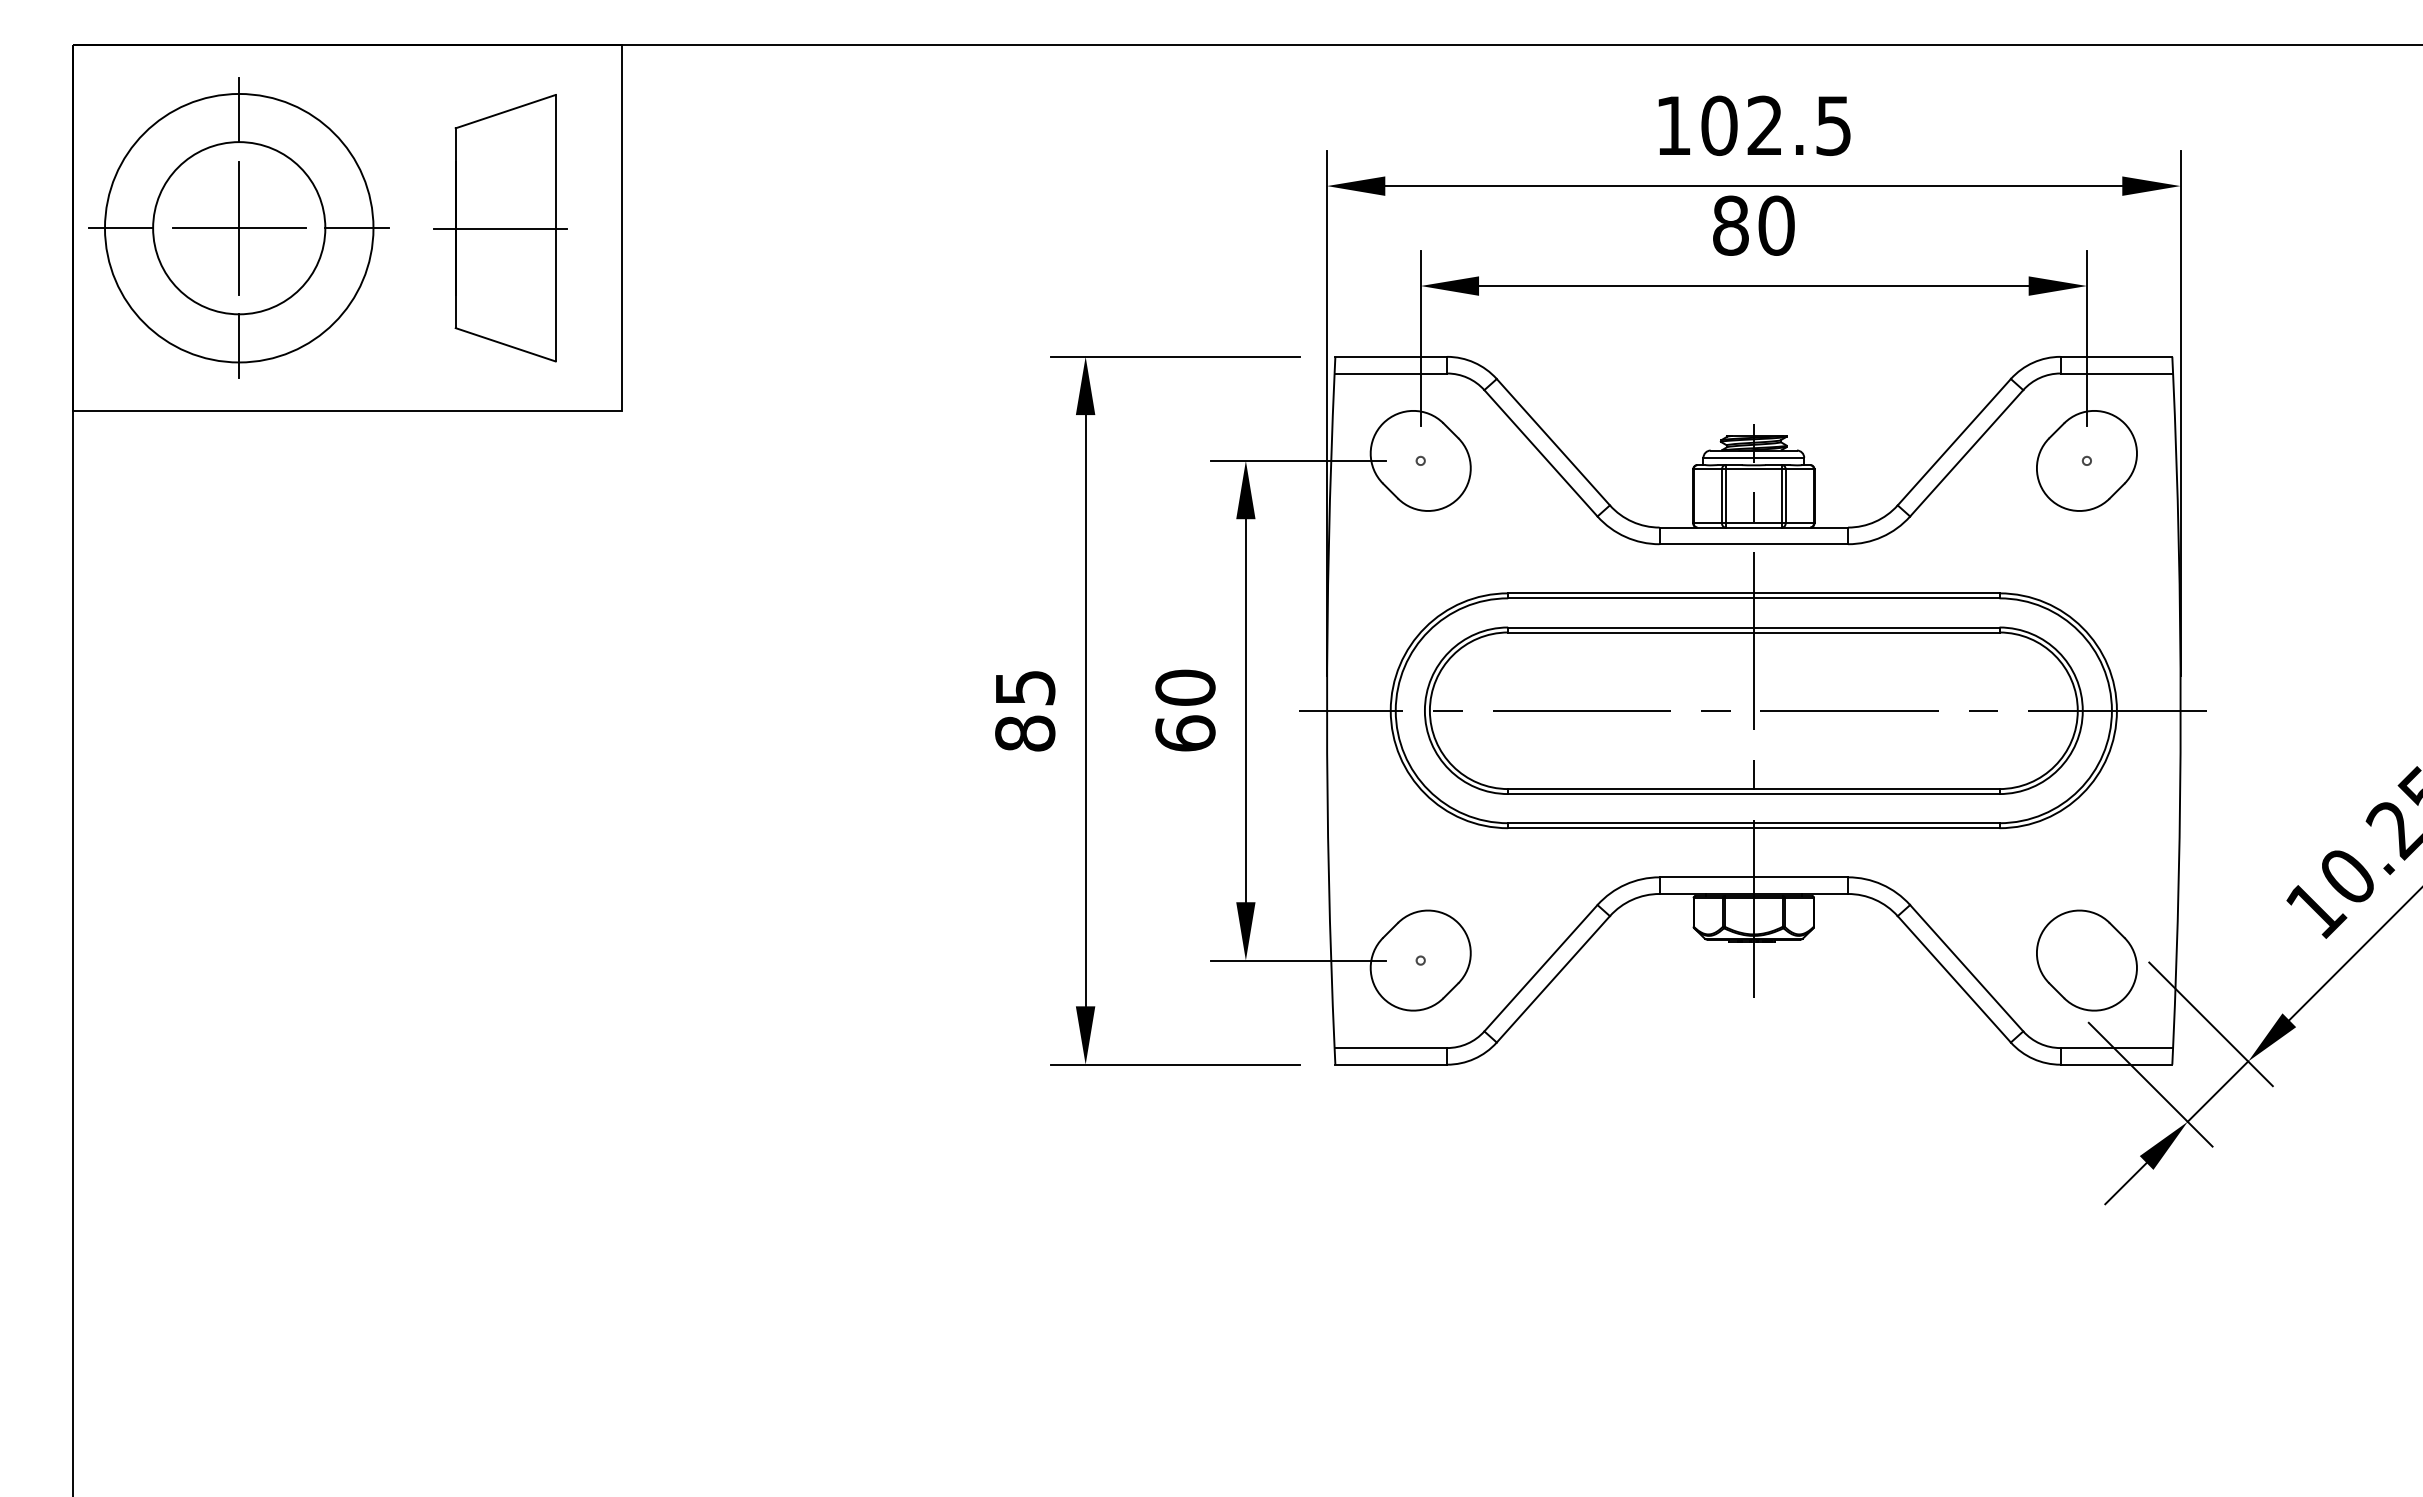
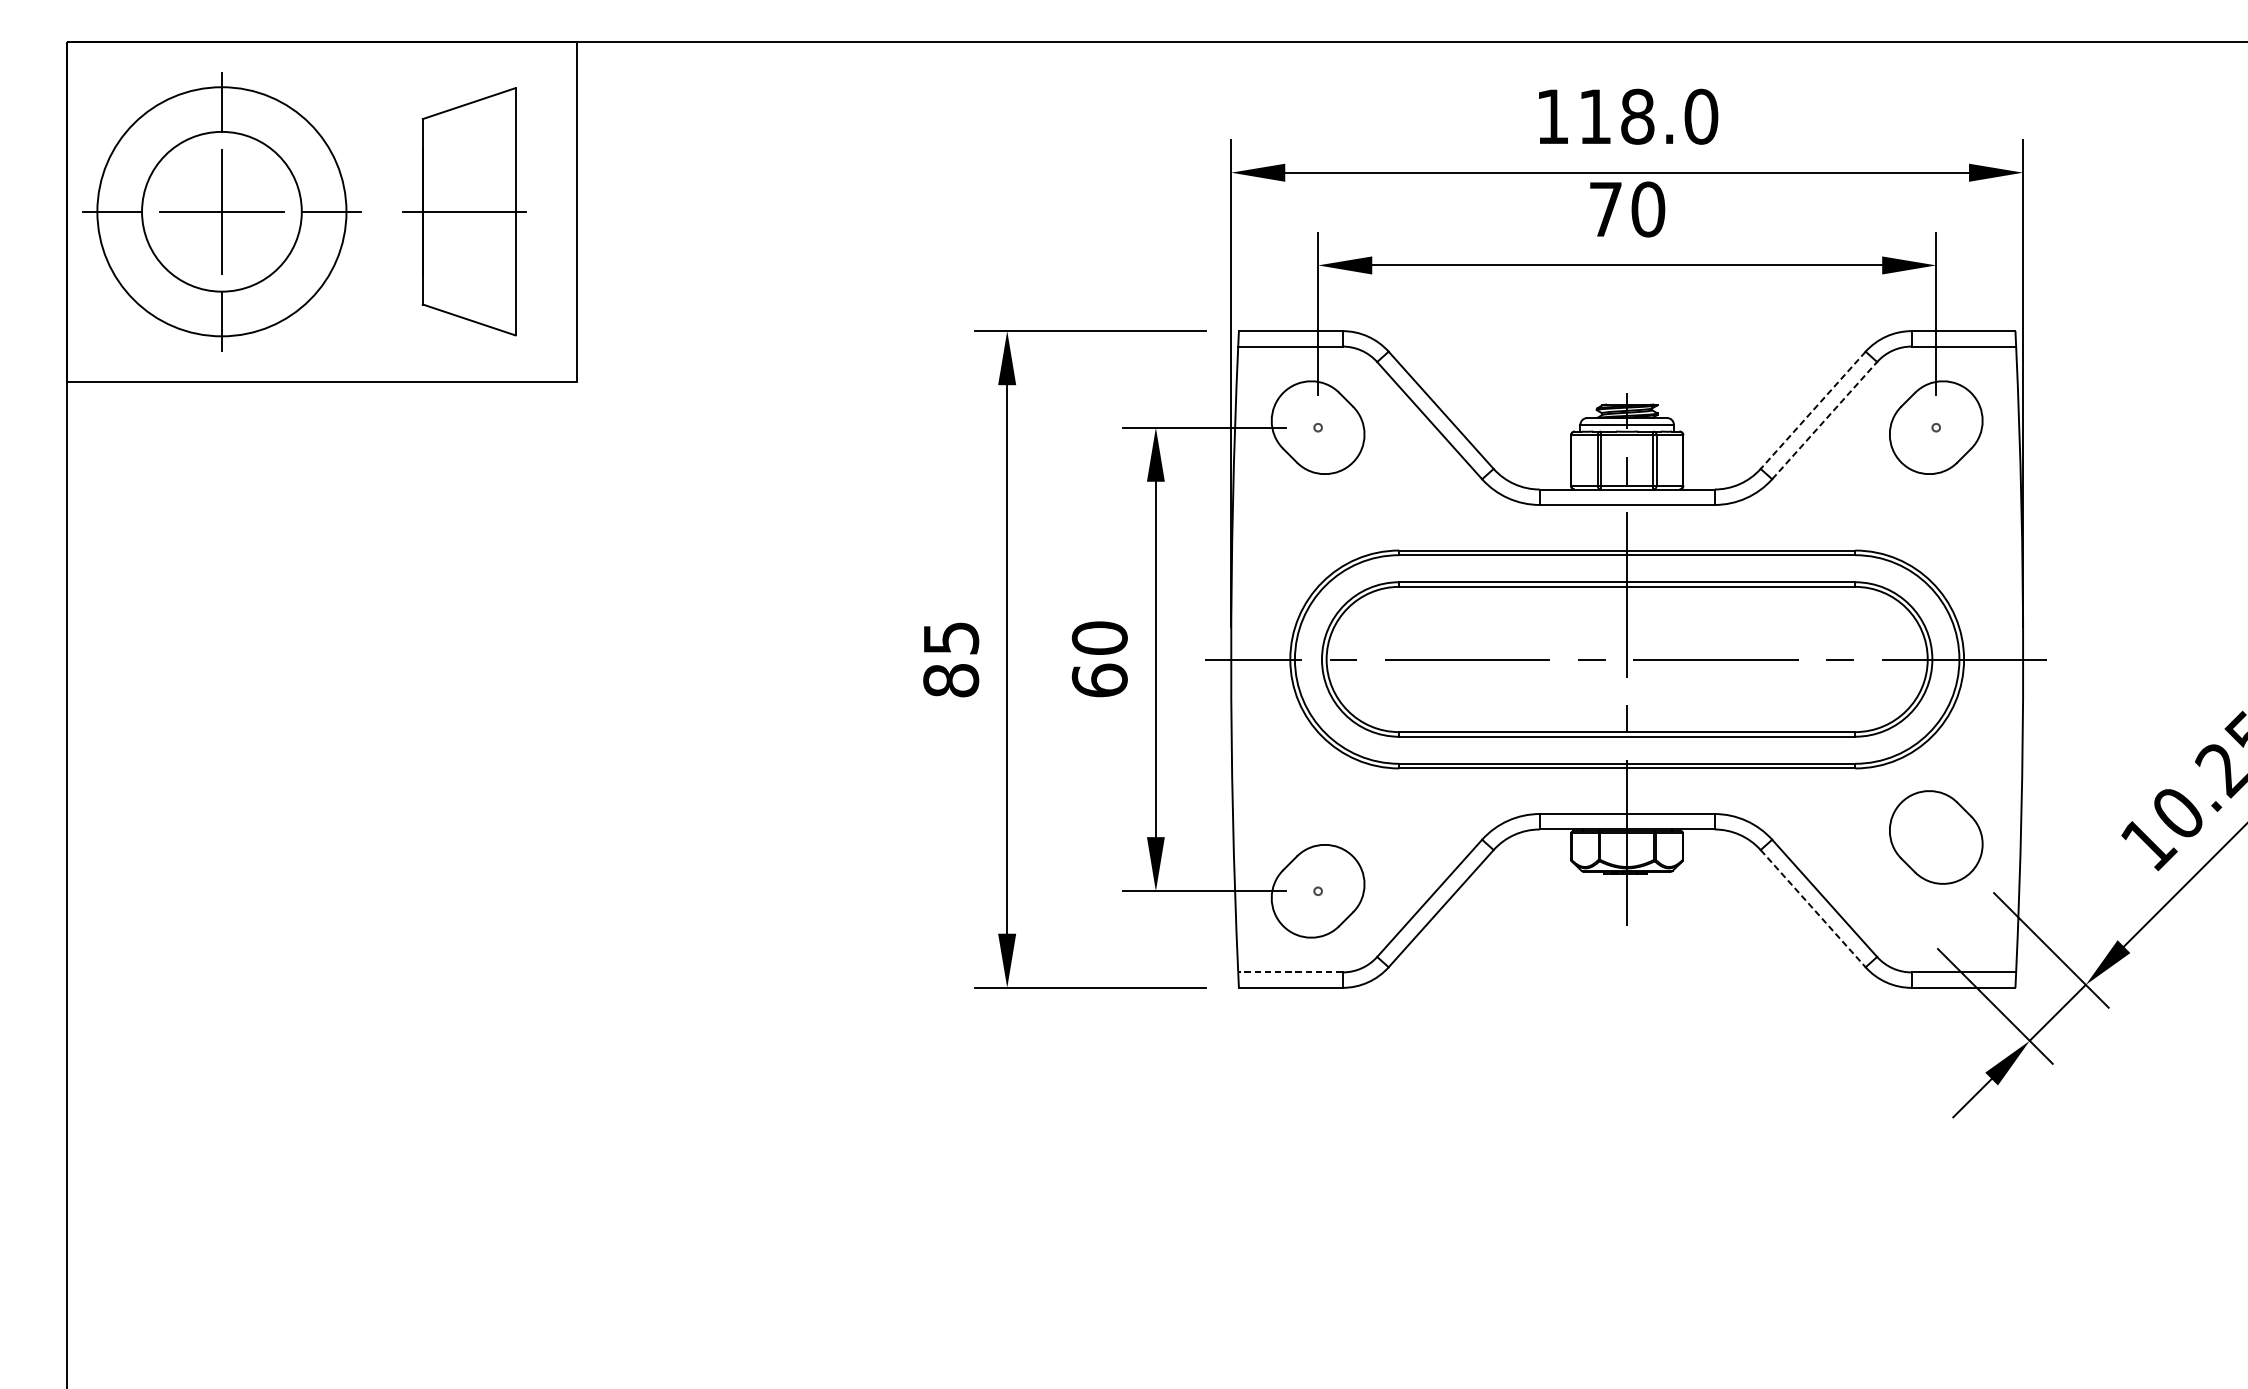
text: (1776, 125) -> (1648, 116), 102.5 -> 118.0
text: (1730, 225) -> (1605, 209), 80 -> 70
line: (1954, 442) -> (1813, 410), solid -> dashed
line: (1966, 453) -> (1824, 420), solid -> dashed
part: (2086, 960) -> (1935, 837), moved
line: (1954, 979) -> (1813, 908), solid -> dashed
line: (1390, 1048) -> (1290, 972), solid -> dashed

